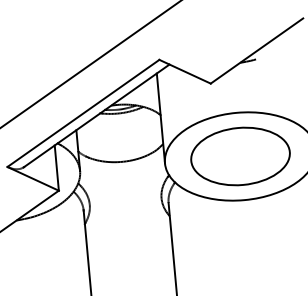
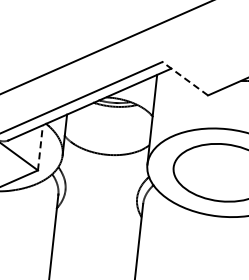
line: (184, 71) -> (184, 78), solid -> dashed
line: (56, 168) -> (40, 148), solid -> dashed

